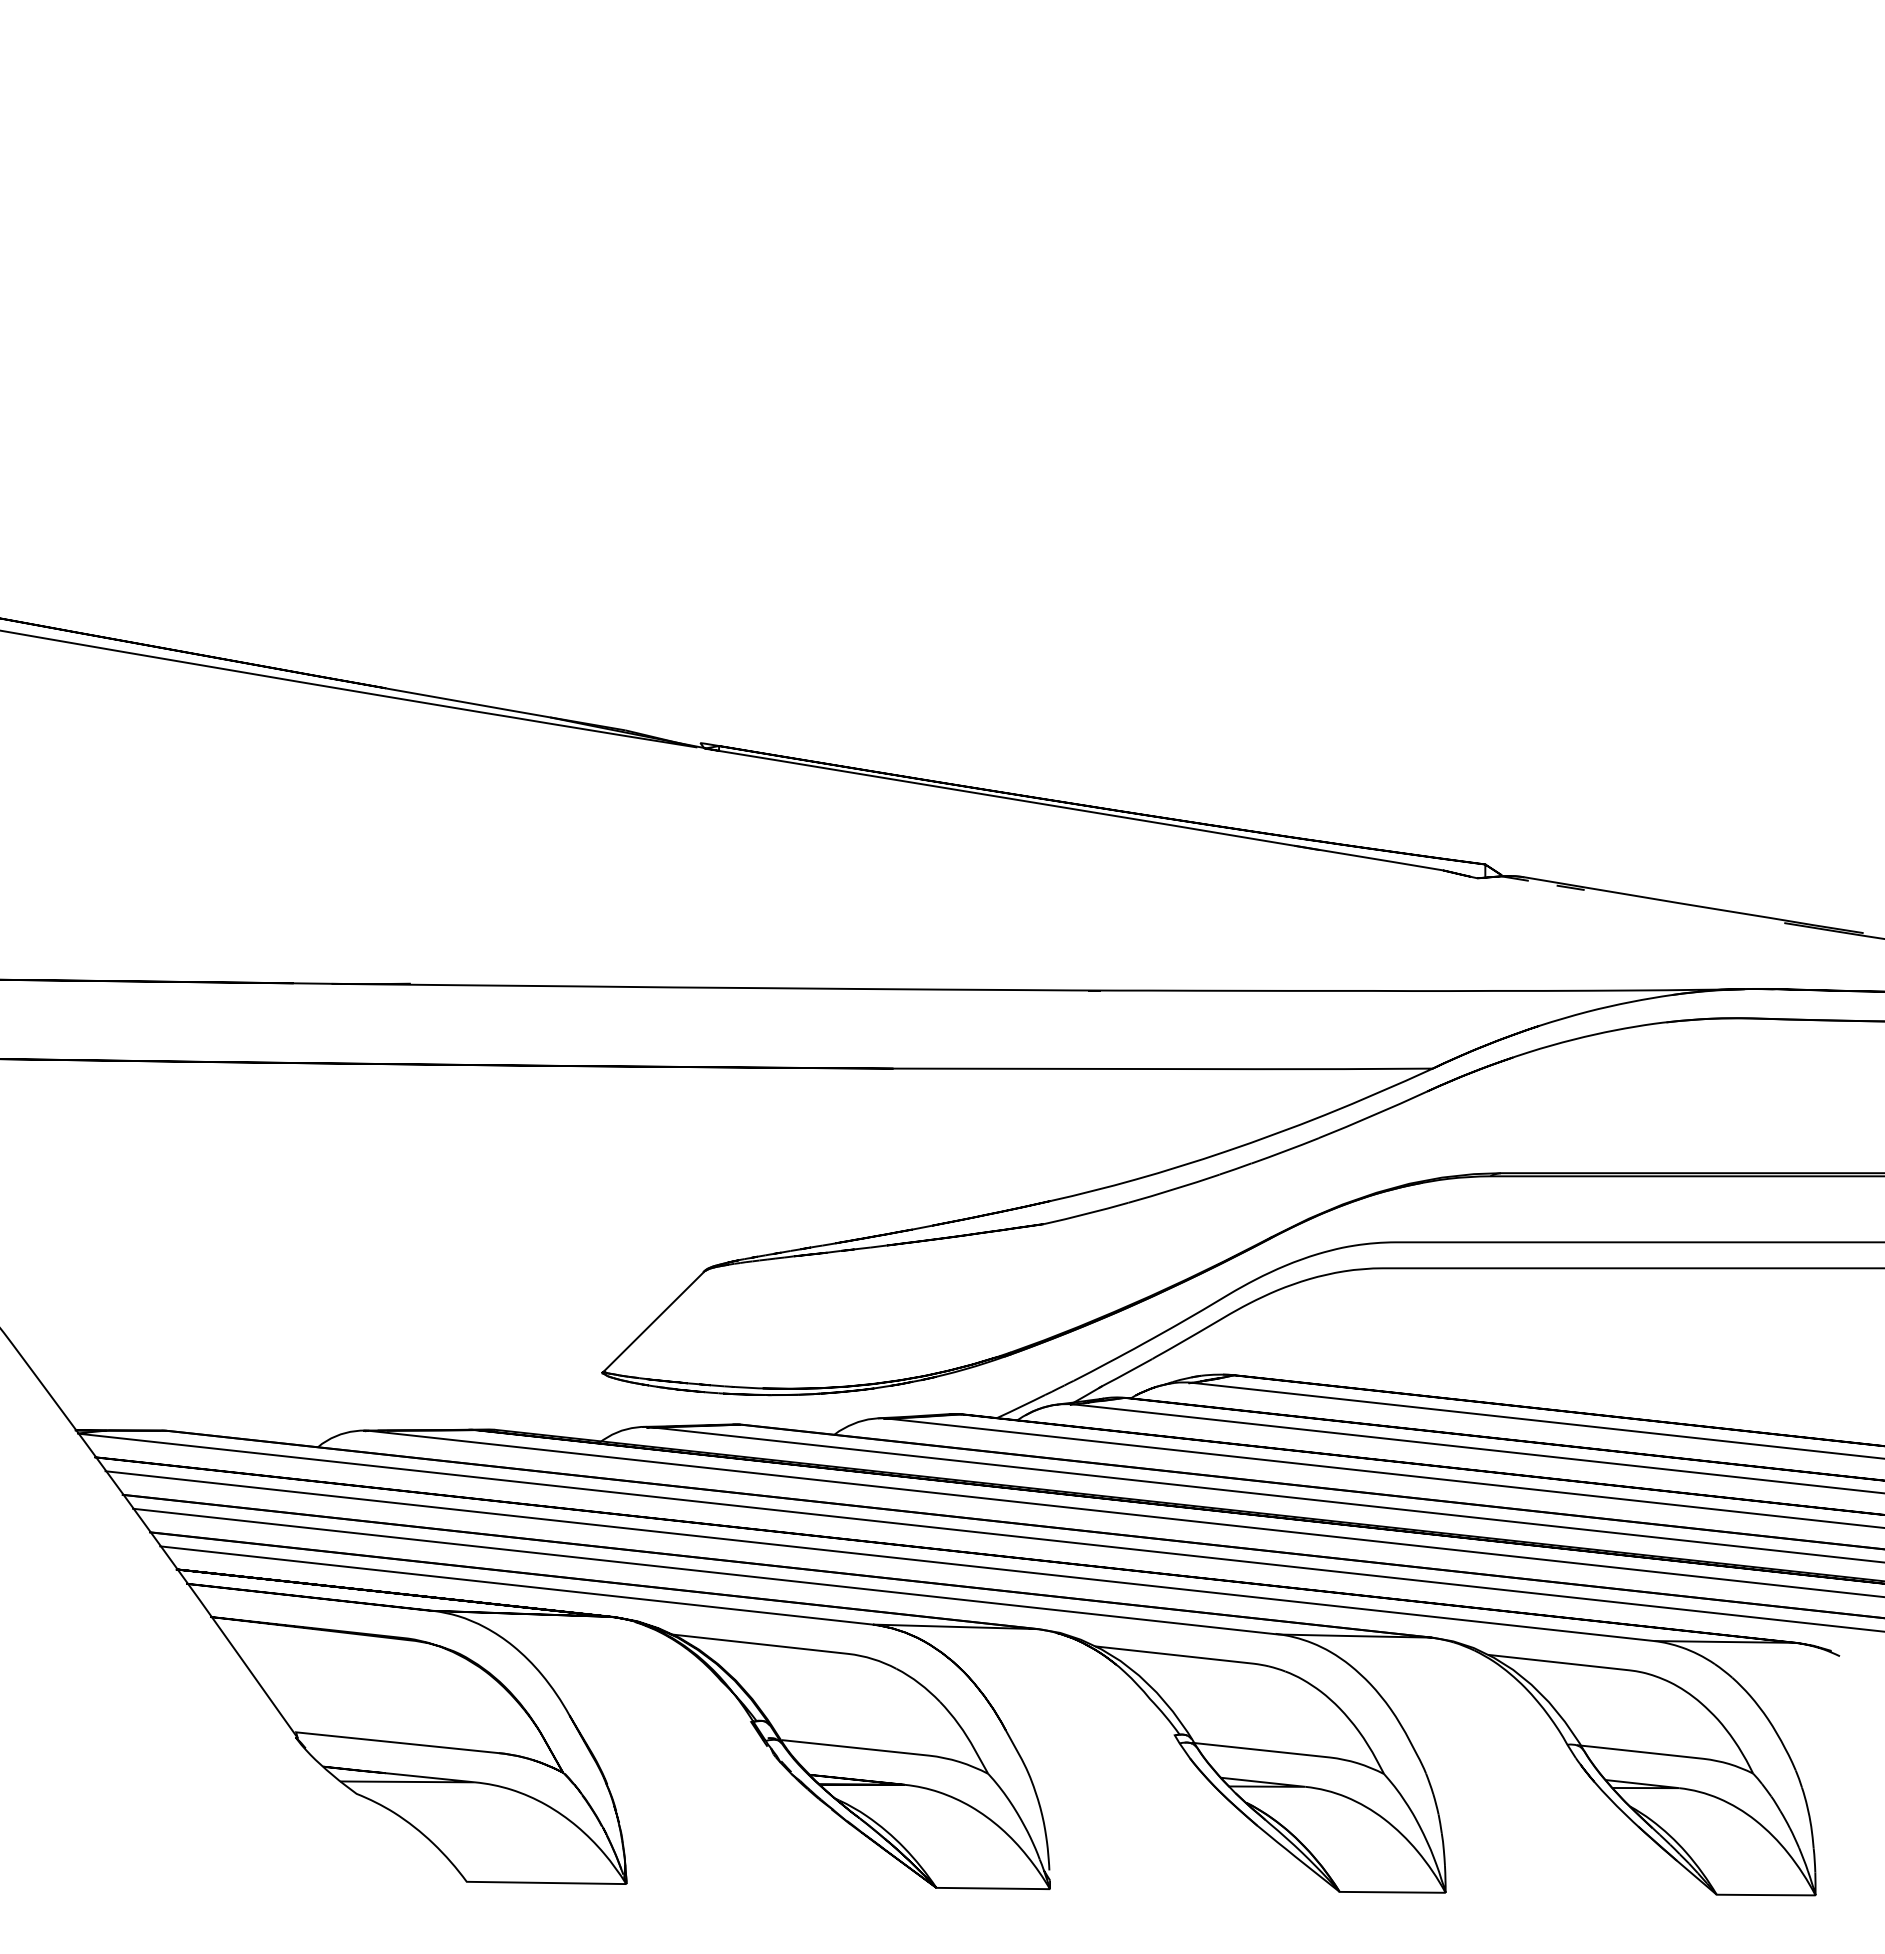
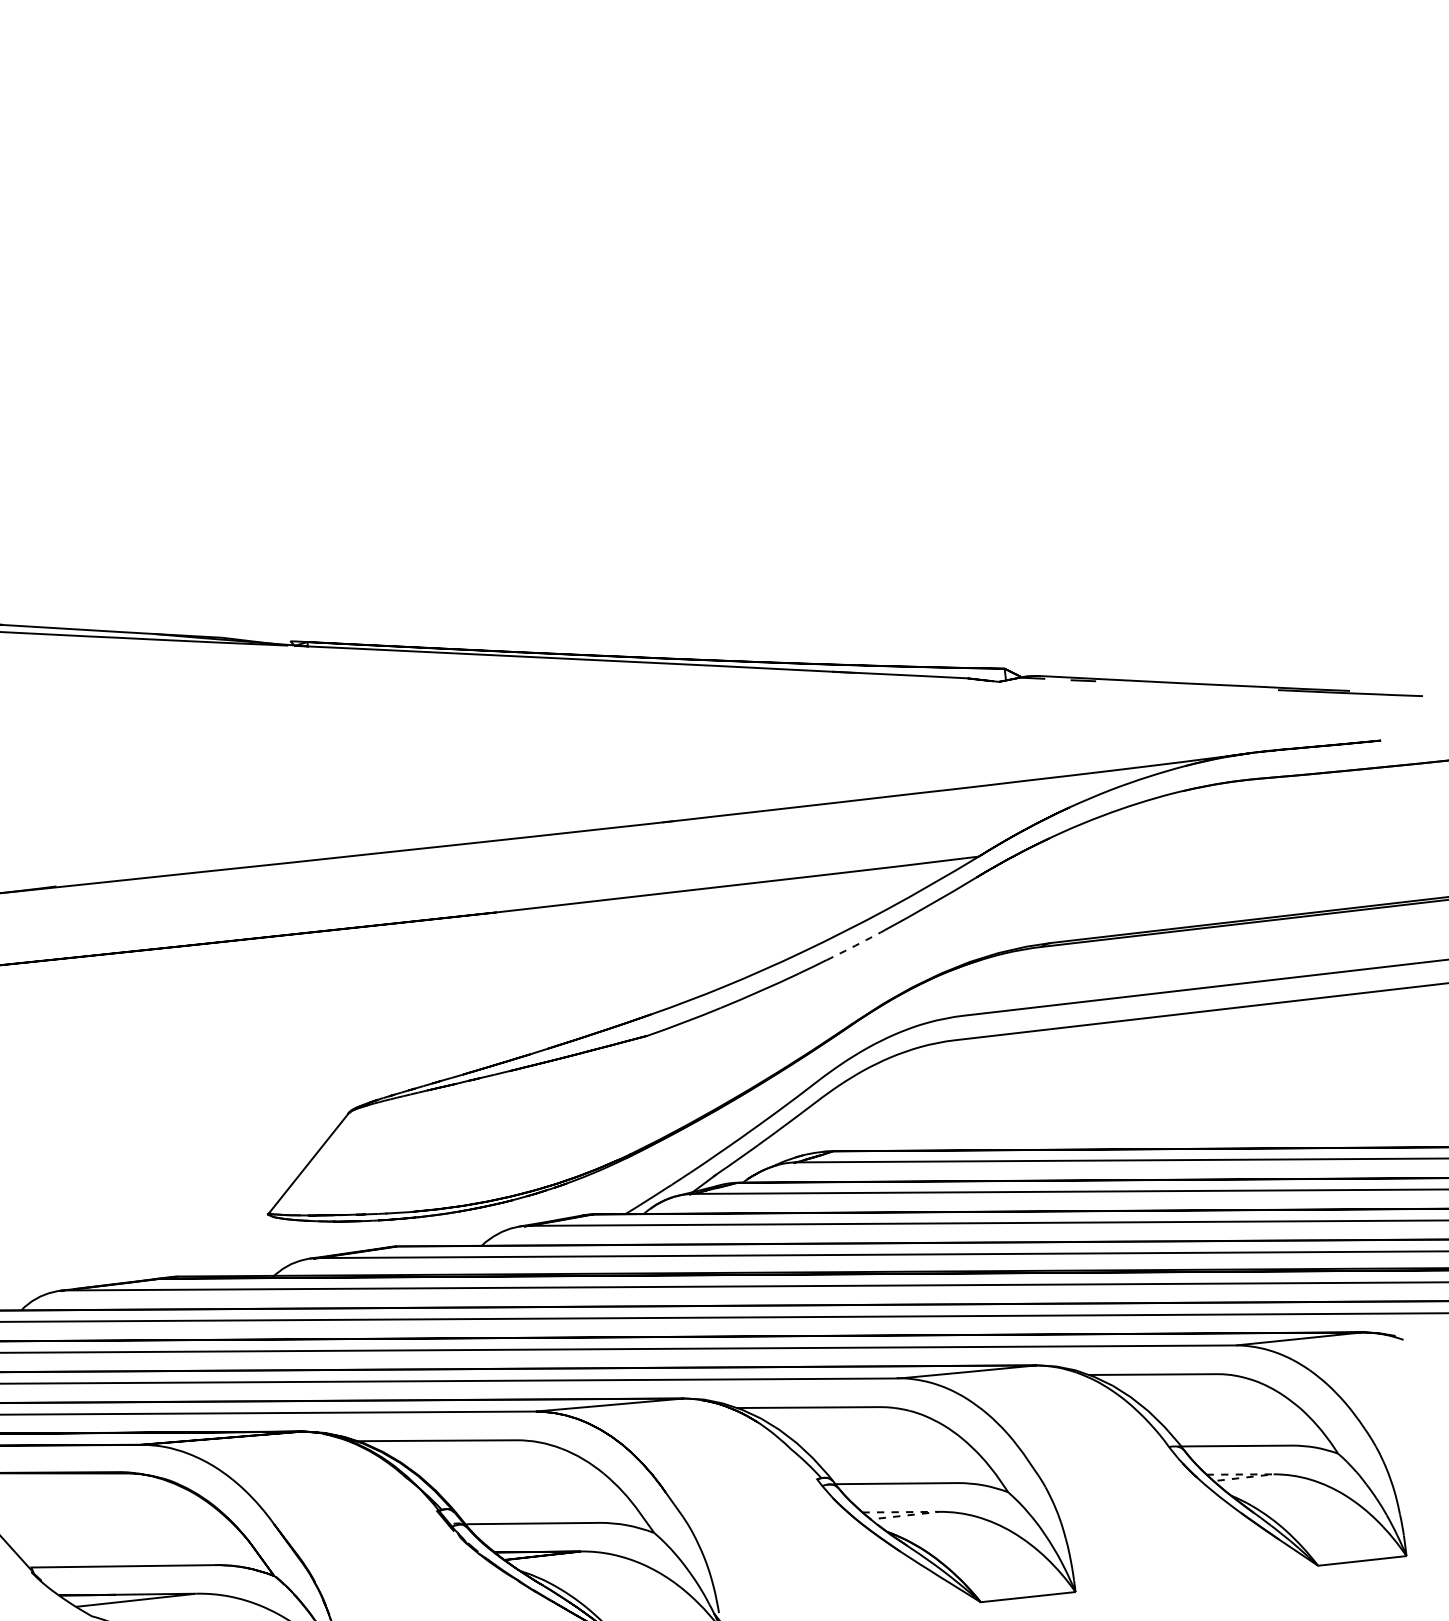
arc: (1285, 1151) -> (855, 945), solid -> dashed
line: (1301, 1786) -> (935, 1511), solid -> dashed
line: (1676, 1787) -> (1271, 1474), solid -> dashed

